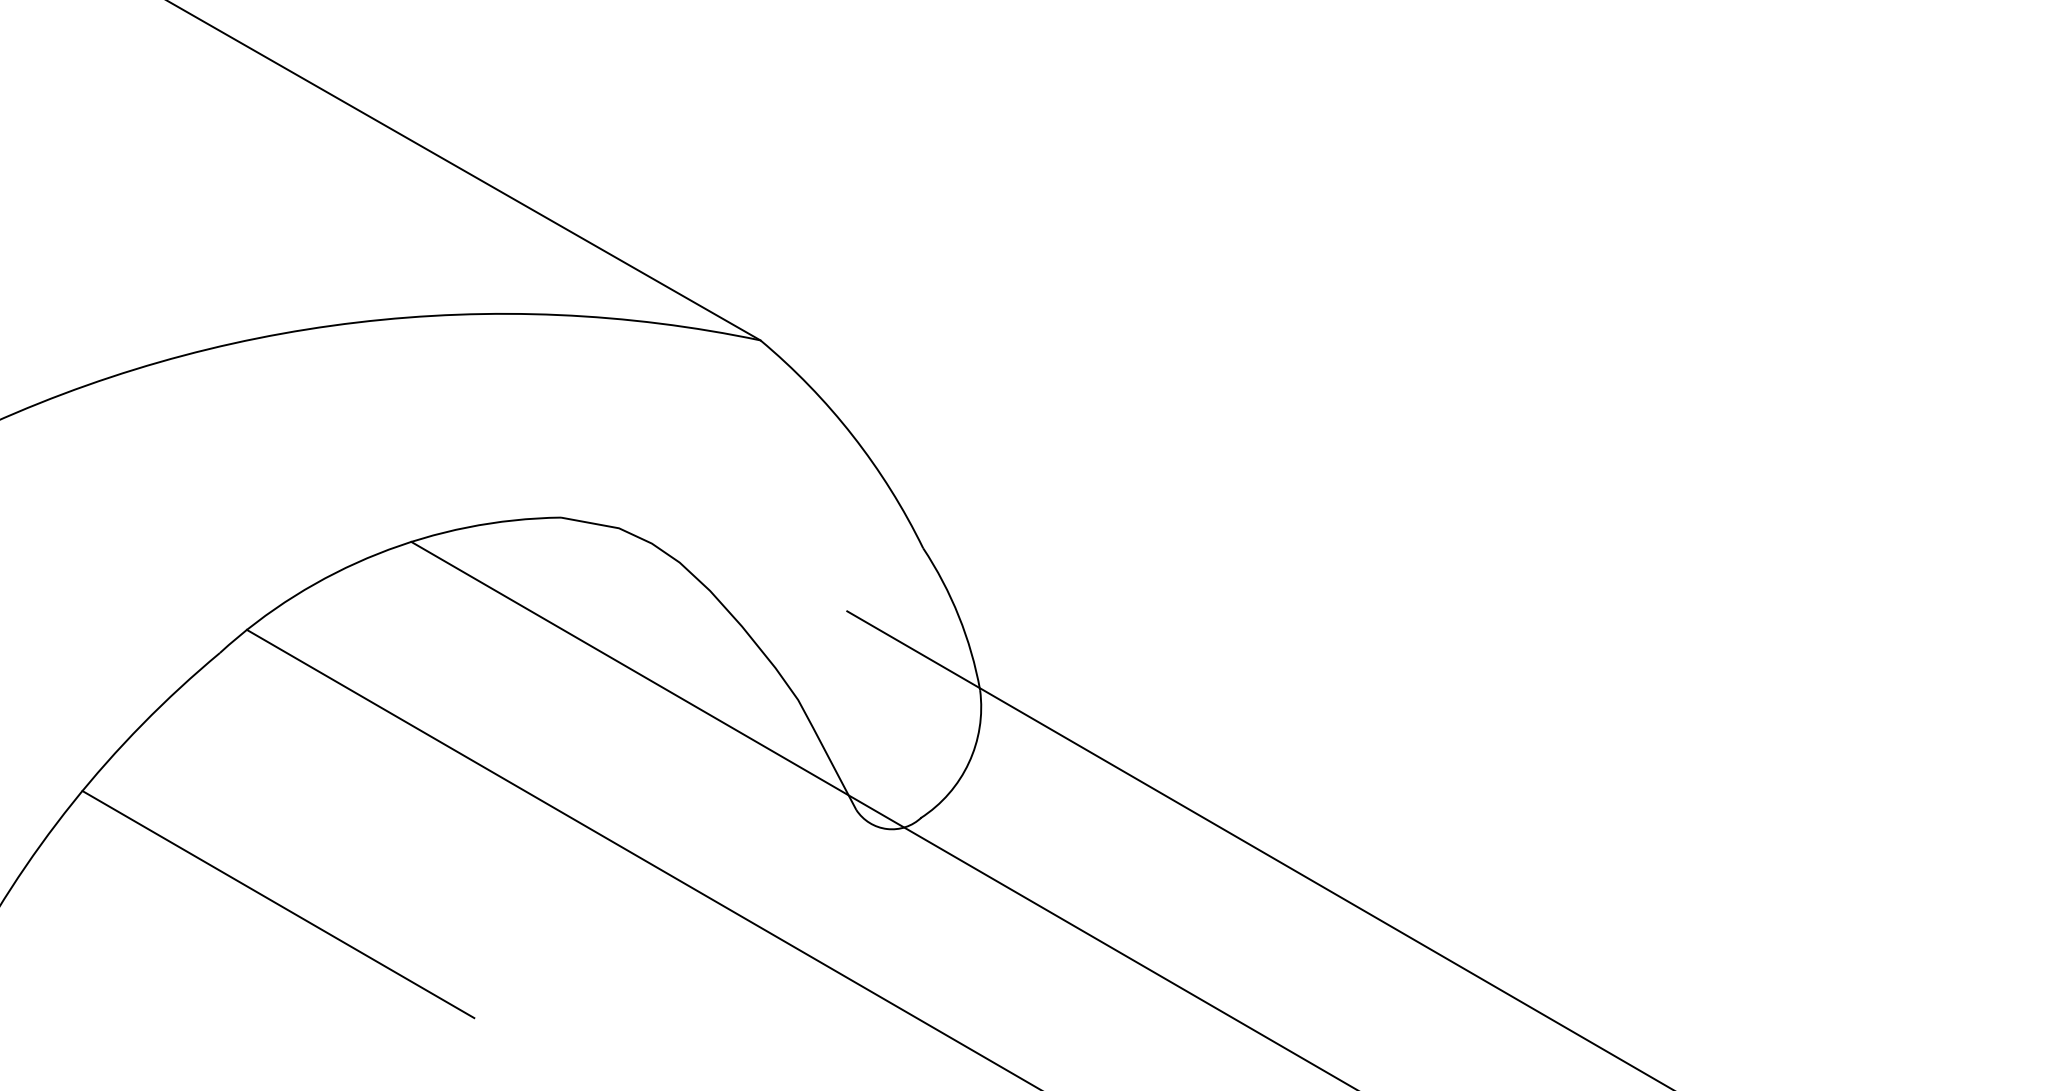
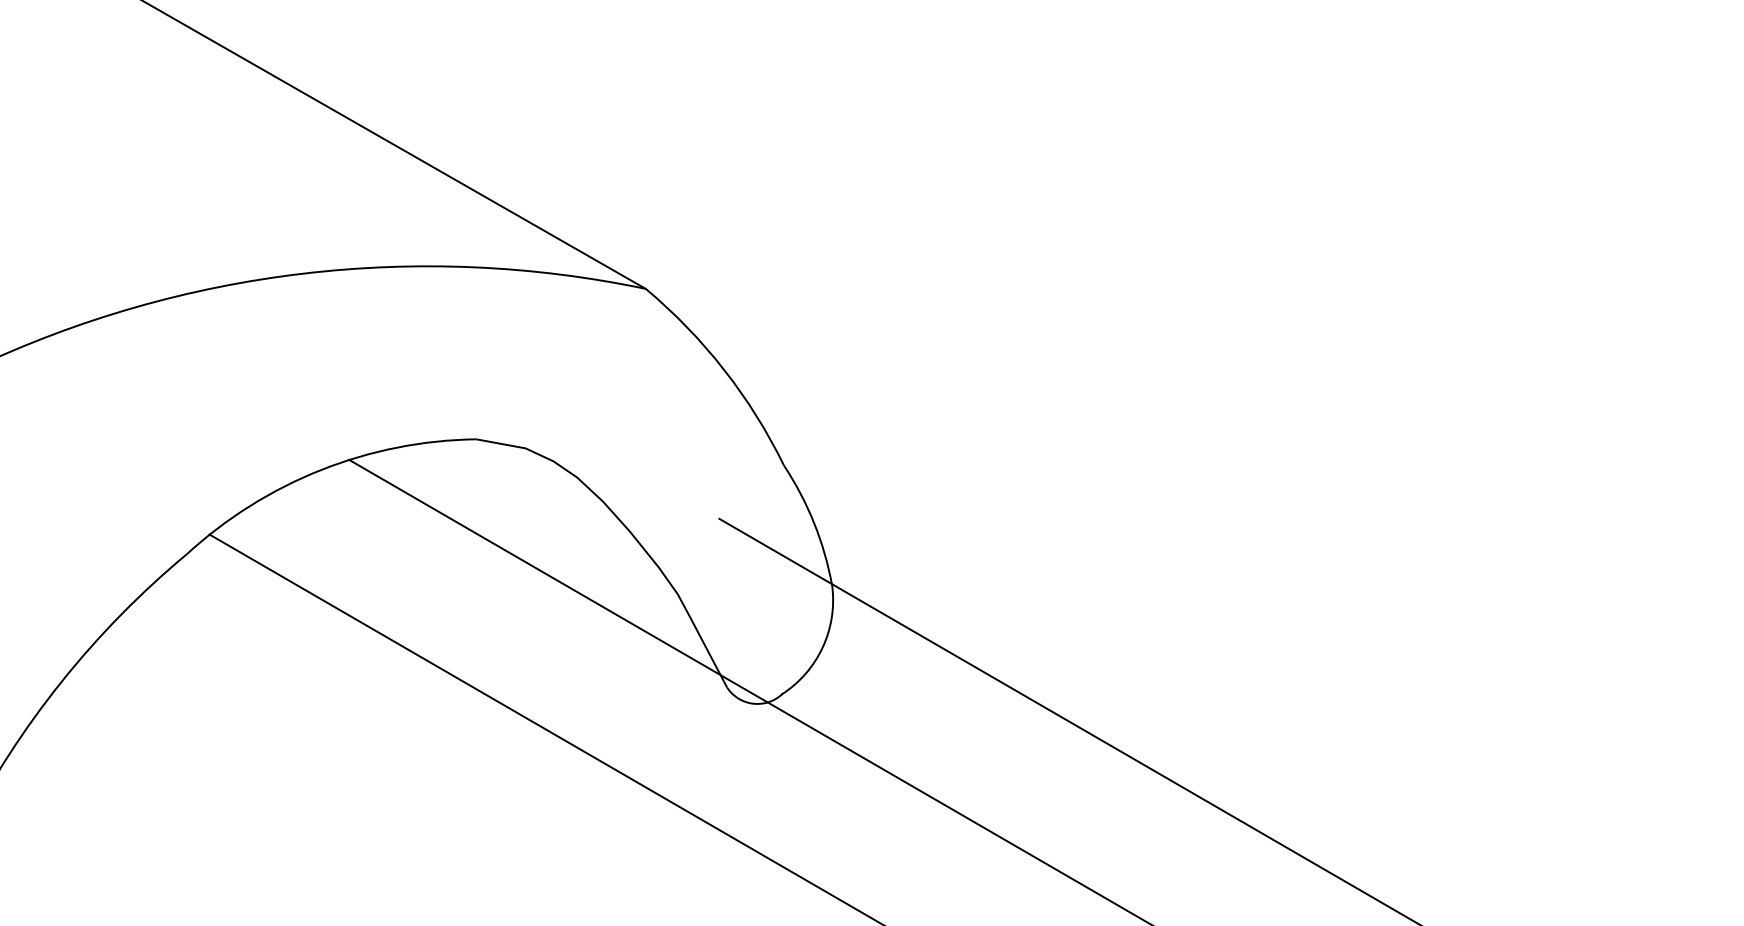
line: (278, 904) -> (236, 767), removed

